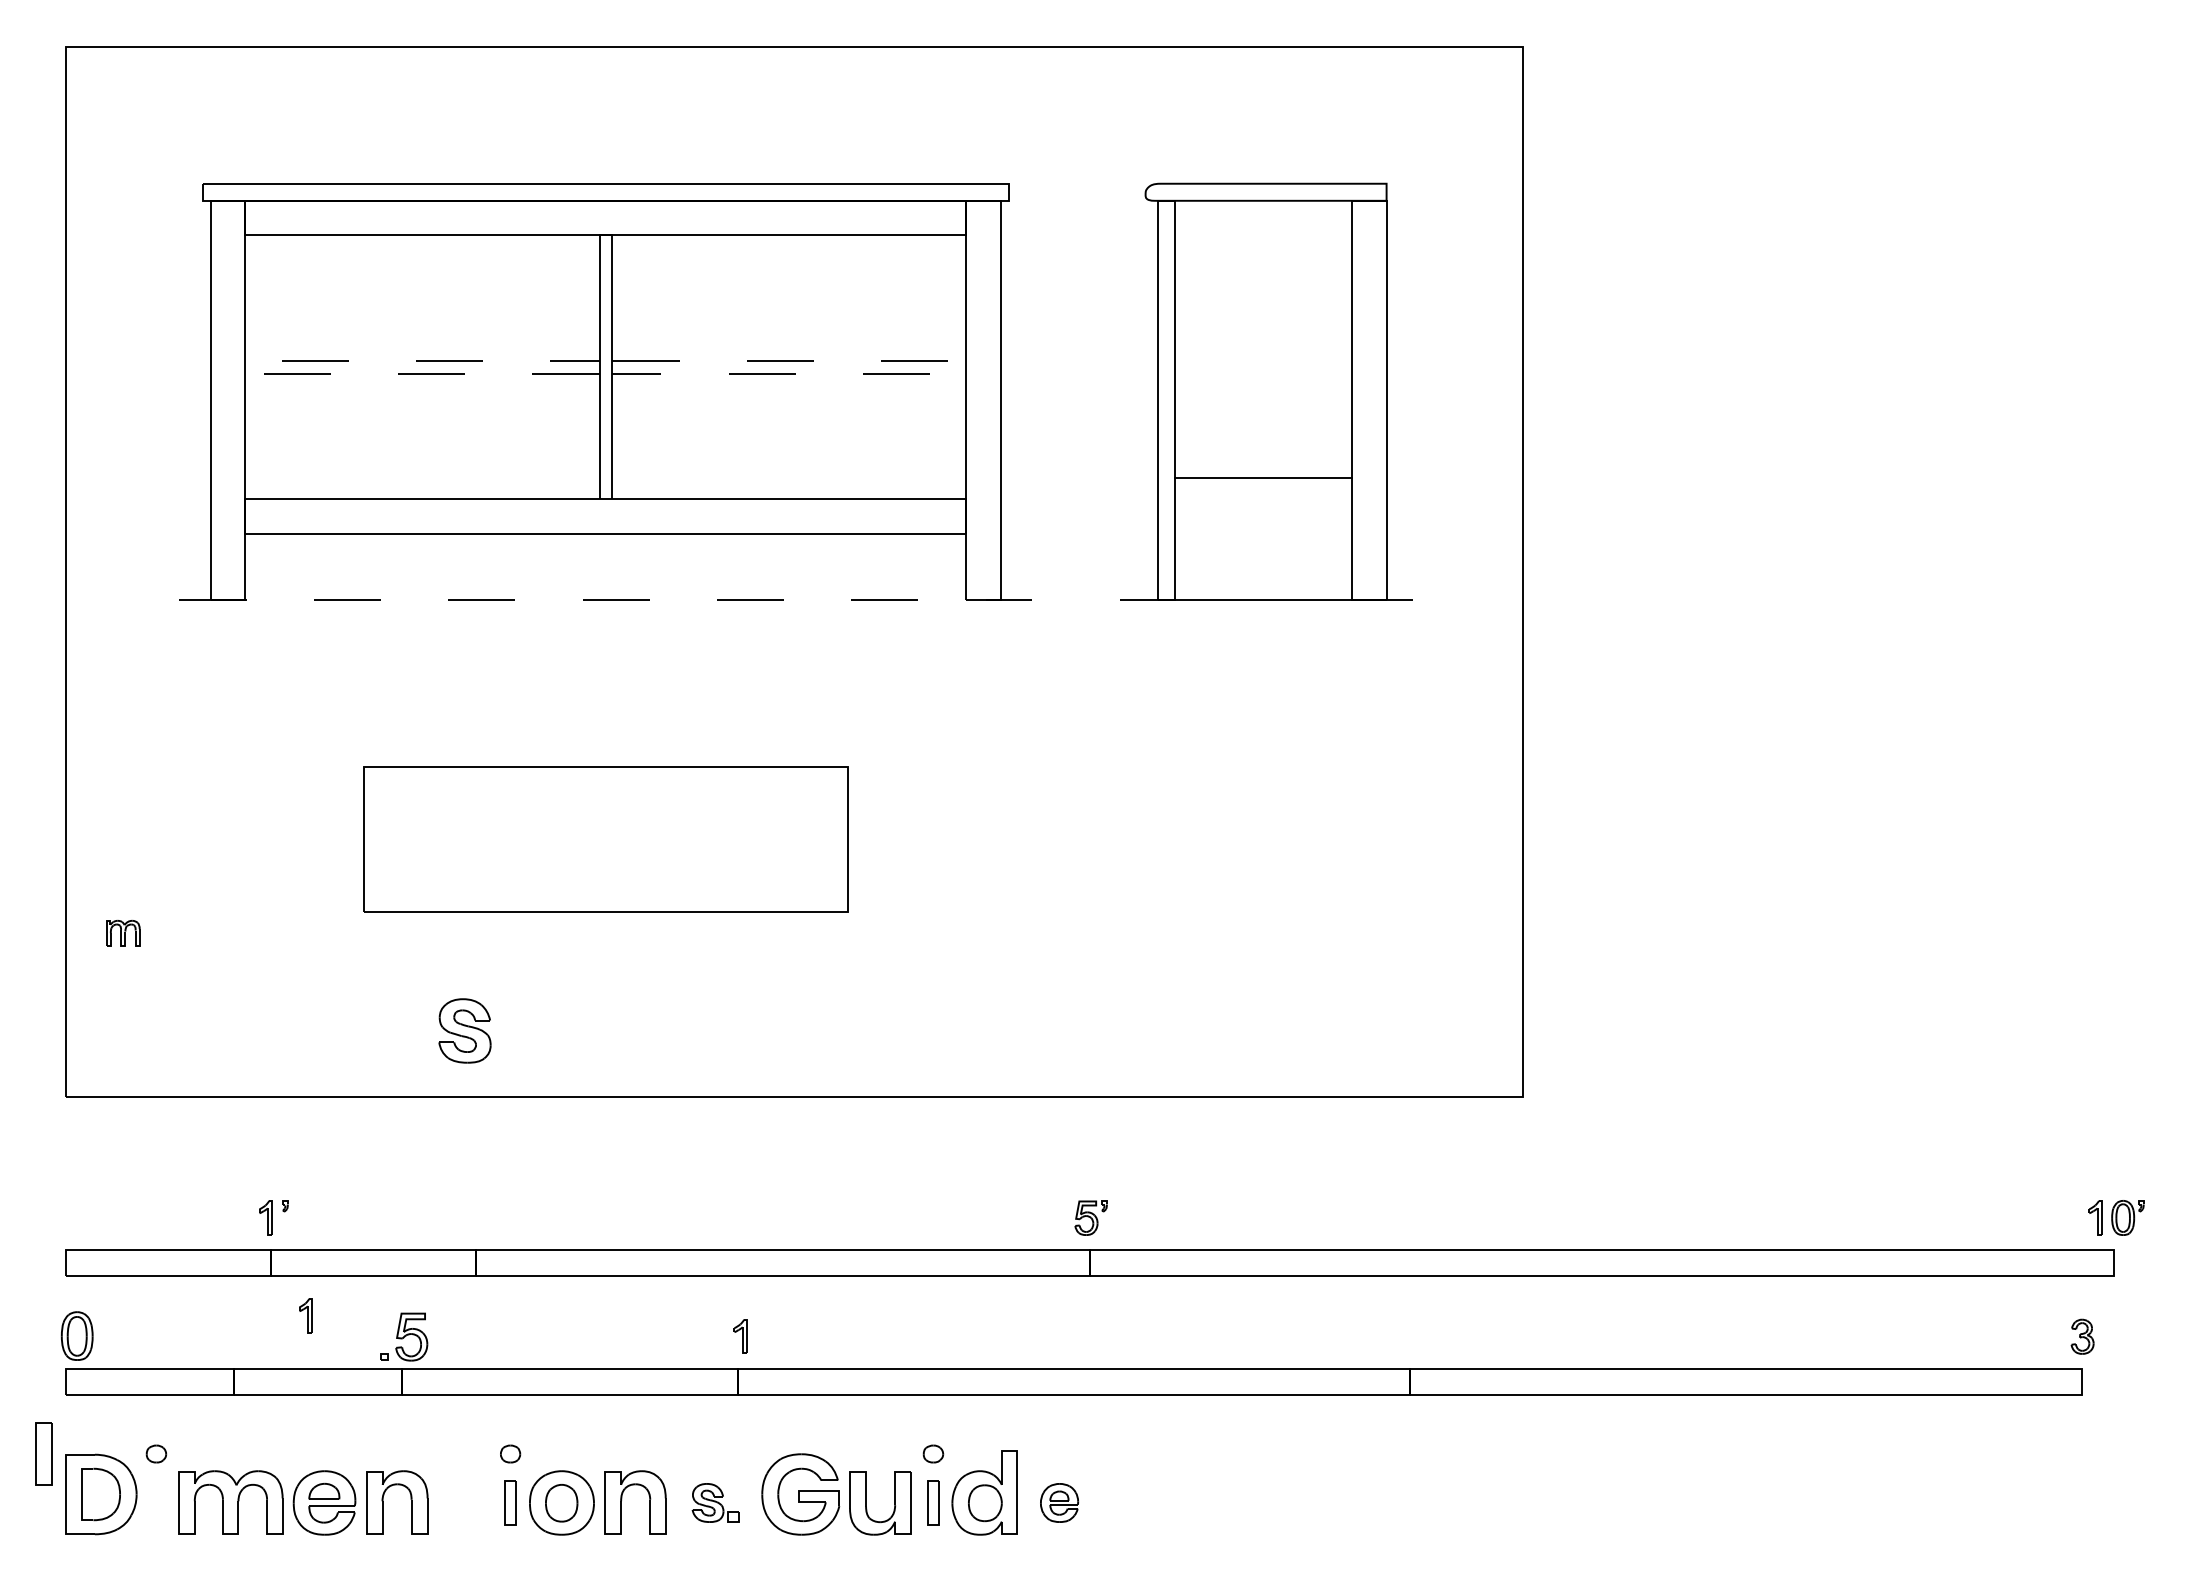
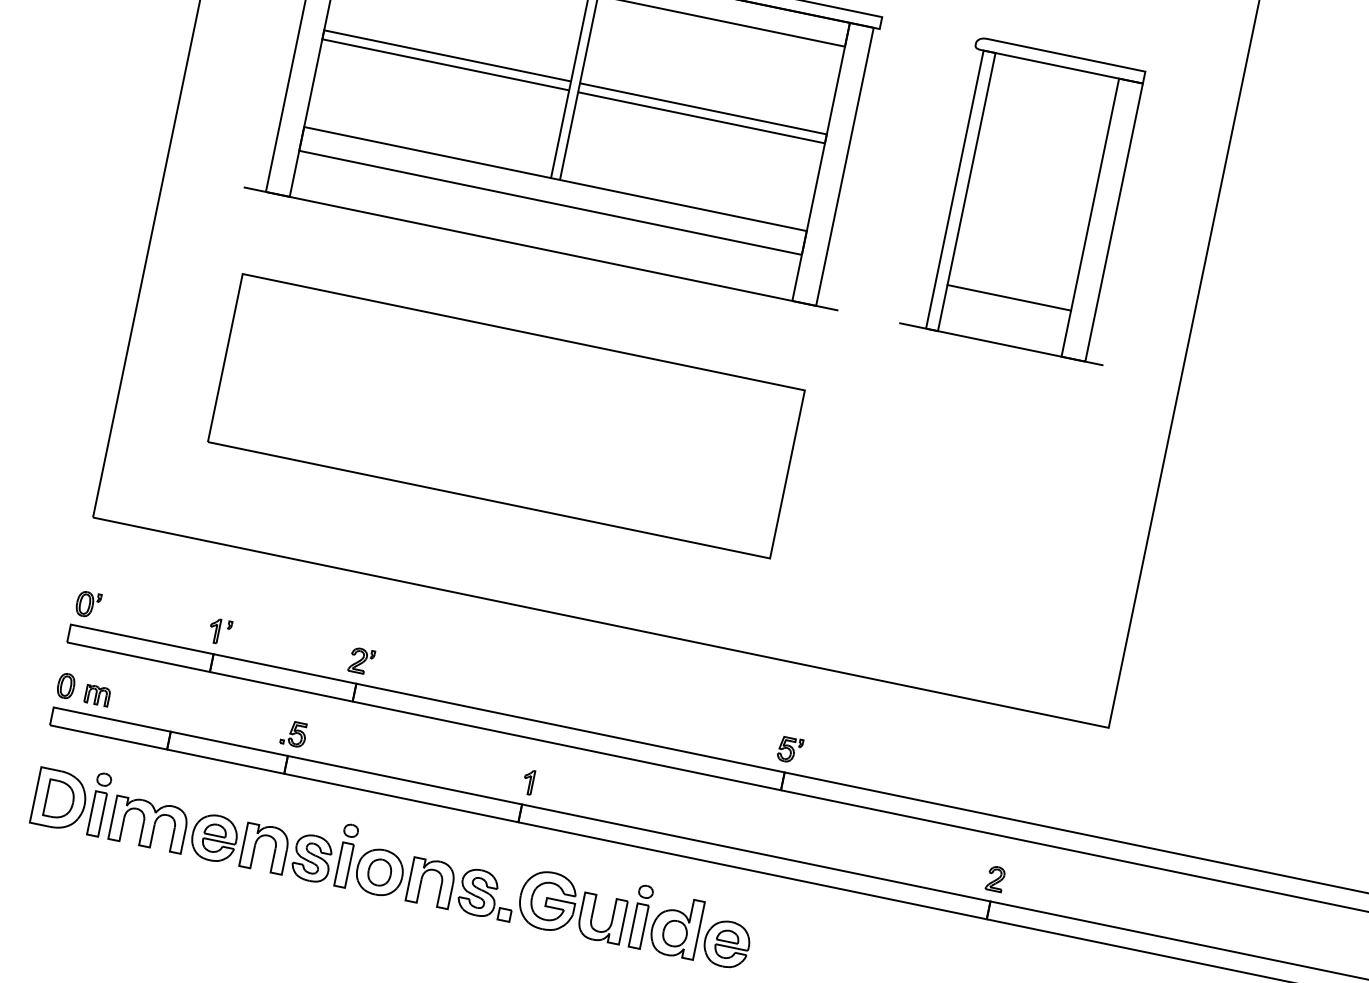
line: (245, 366) -> (323, 34), dashed -> solid
line: (966, 367) -> (825, 139), dashed -> solid
line: (1263, 477) -> (1009, 297), moved
line: (606, 599) -> (541, 248), dashed -> solid
part: (605, 839) -> (506, 416), size x1.67
part: (123, 933) -> (97, 695), moved
part: (464, 1030) -> (312, 857), moved
part: (84, 1217) -> (88, 604), added
part: (476, 1217) -> (361, 661), added
part: (305, 1315) -> (228, 704), removed
part: (77, 1335) -> (66, 685), size x0.71
part: (1410, 1335) -> (995, 878), added
part: (404, 1336) -> (294, 733), size x0.71
part: (43, 1453) -> (96, 813), moved
part: (510, 1502) -> (344, 864), size x1.43
part: (715, 1502) -> (487, 894), size x1.67
part: (932, 1502) -> (638, 925), size x1.43
part: (1059, 1502) -> (726, 943), size x1.67

